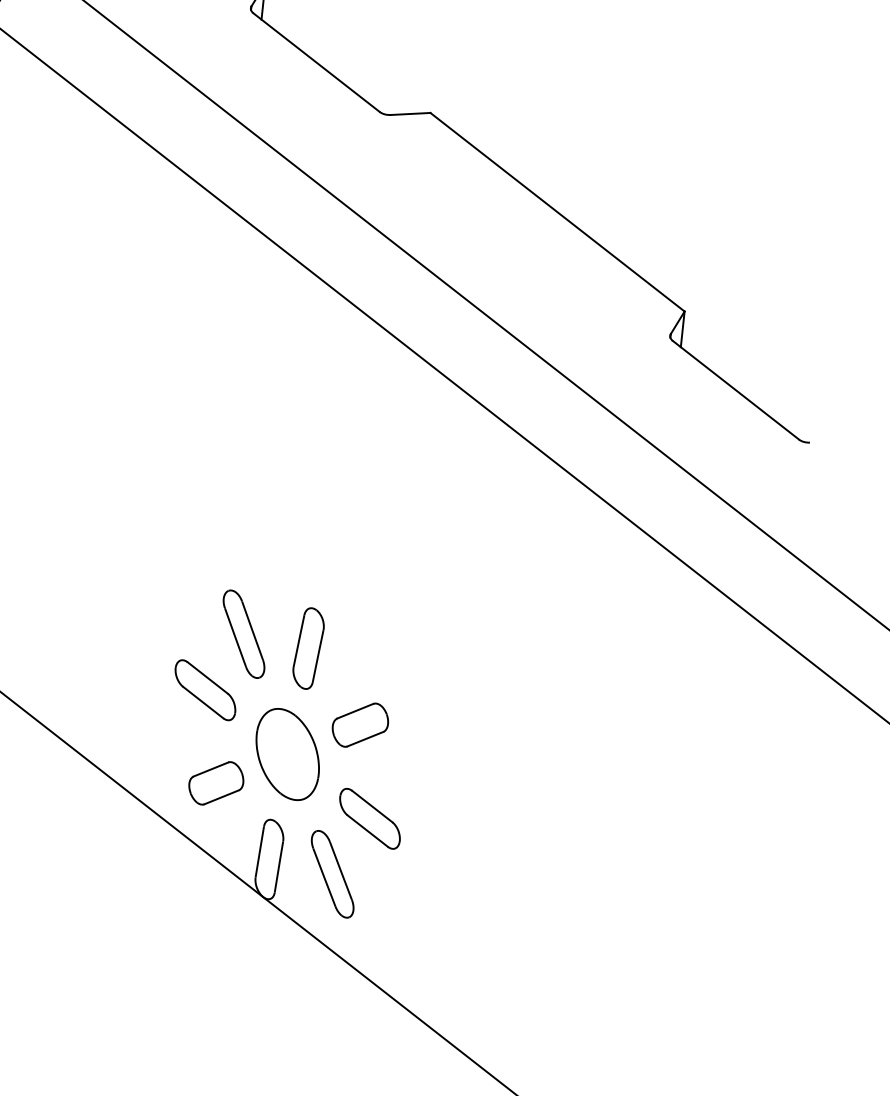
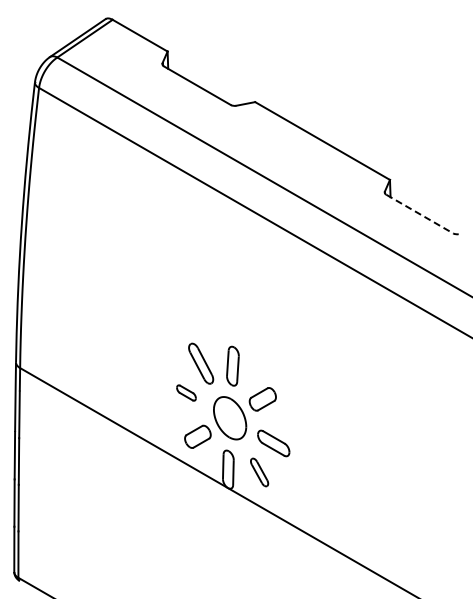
line: (735, 390) -> (419, 214), solid -> dashed
part: (205, 689) -> (186, 392), size x0.6
part: (332, 874) -> (259, 472), size x0.7

